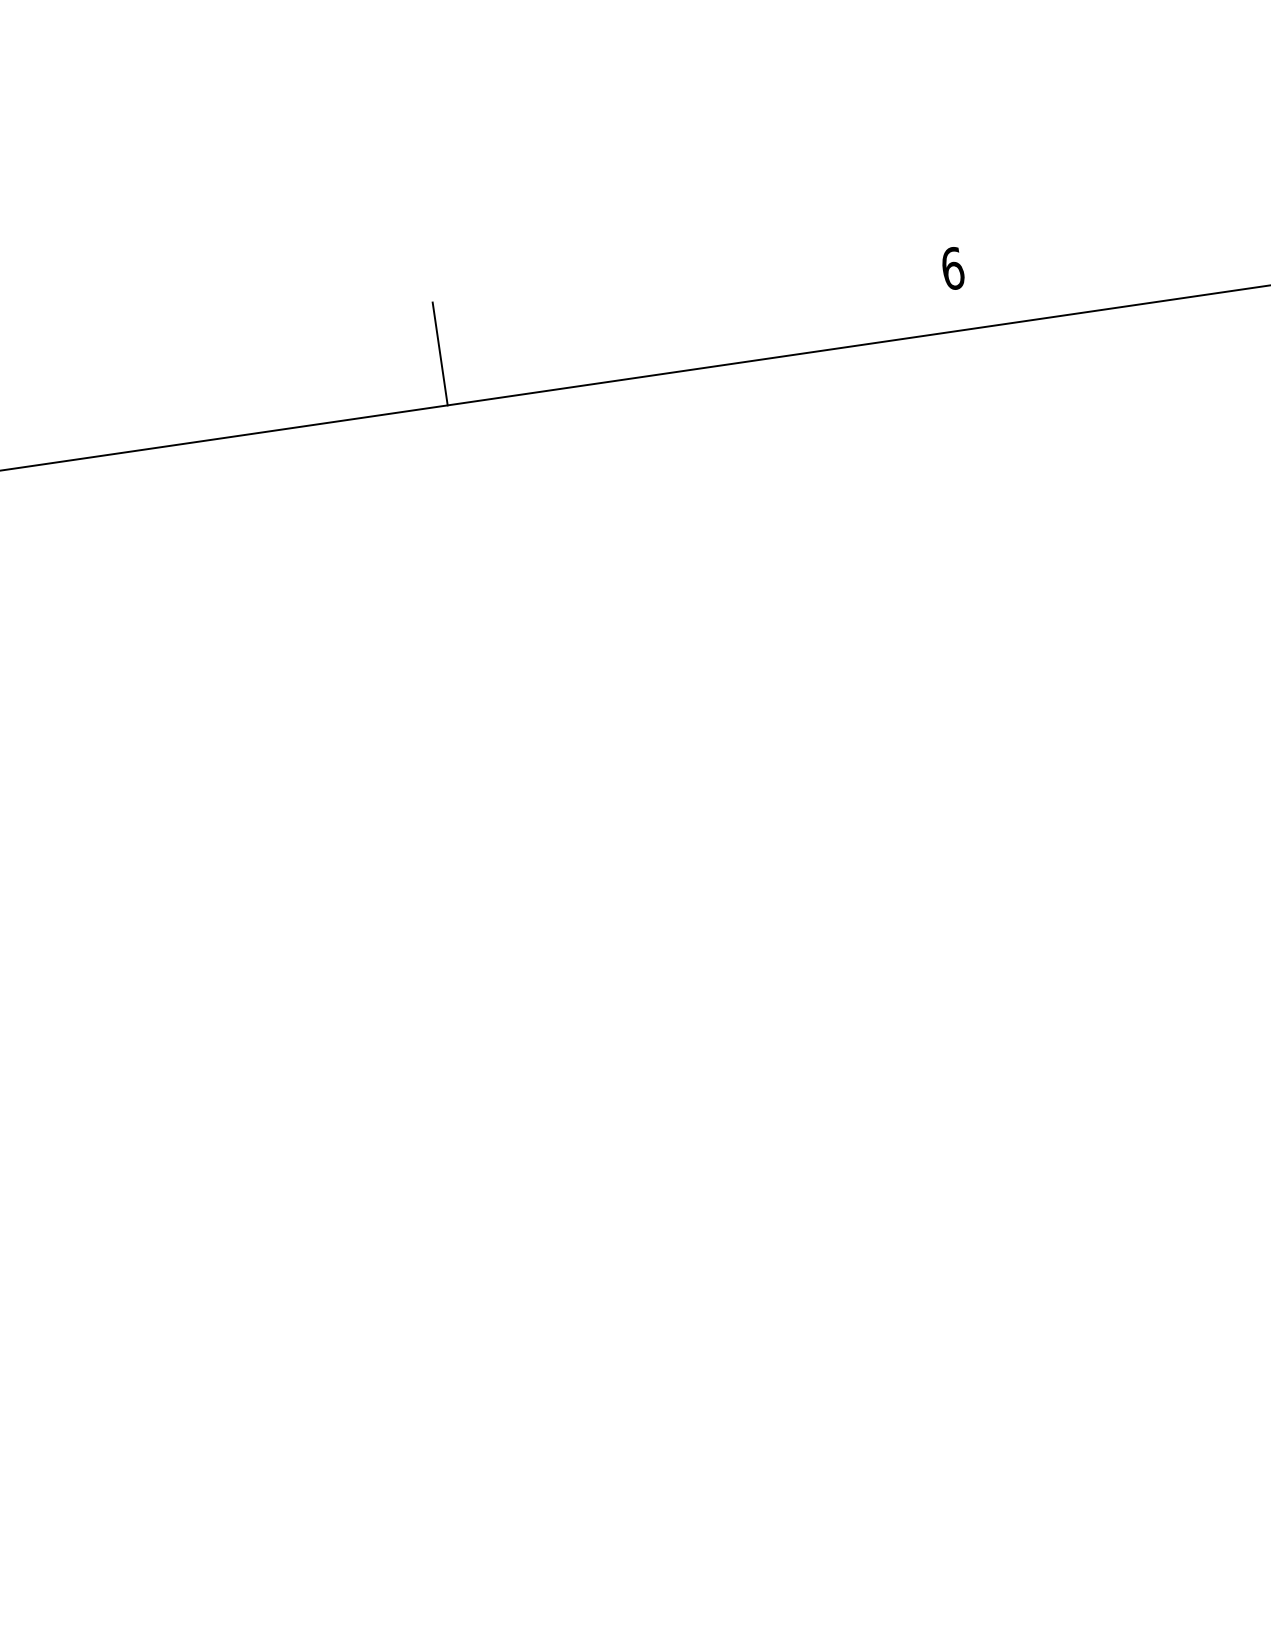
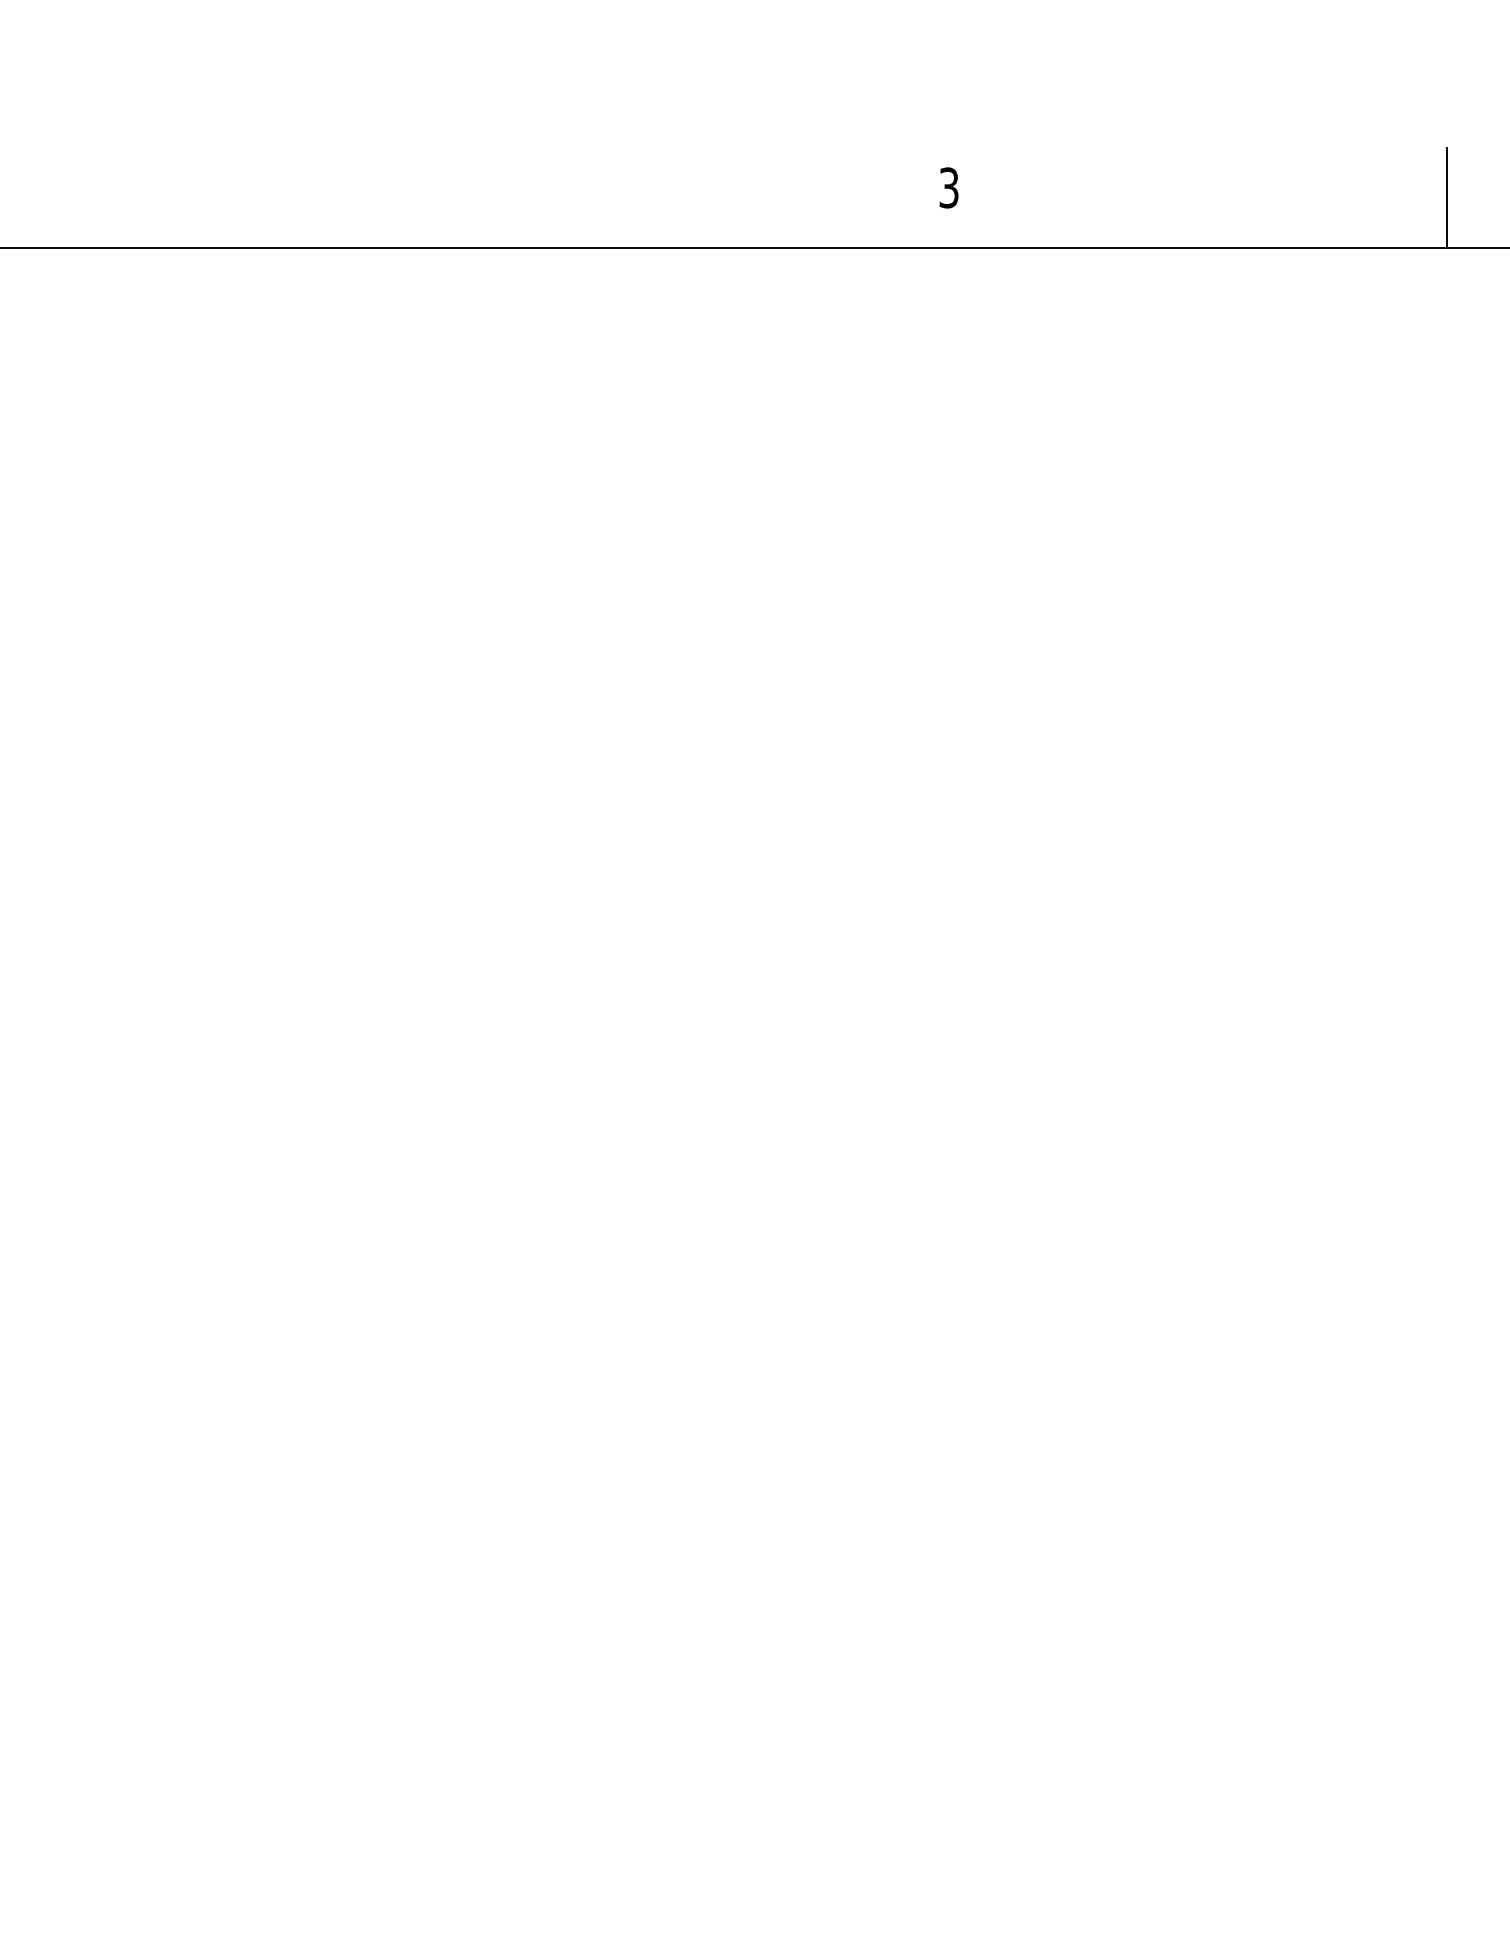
text: (953, 268) -> (949, 187), 6 -> 3
line: (440, 353) -> (451, 197), removed

